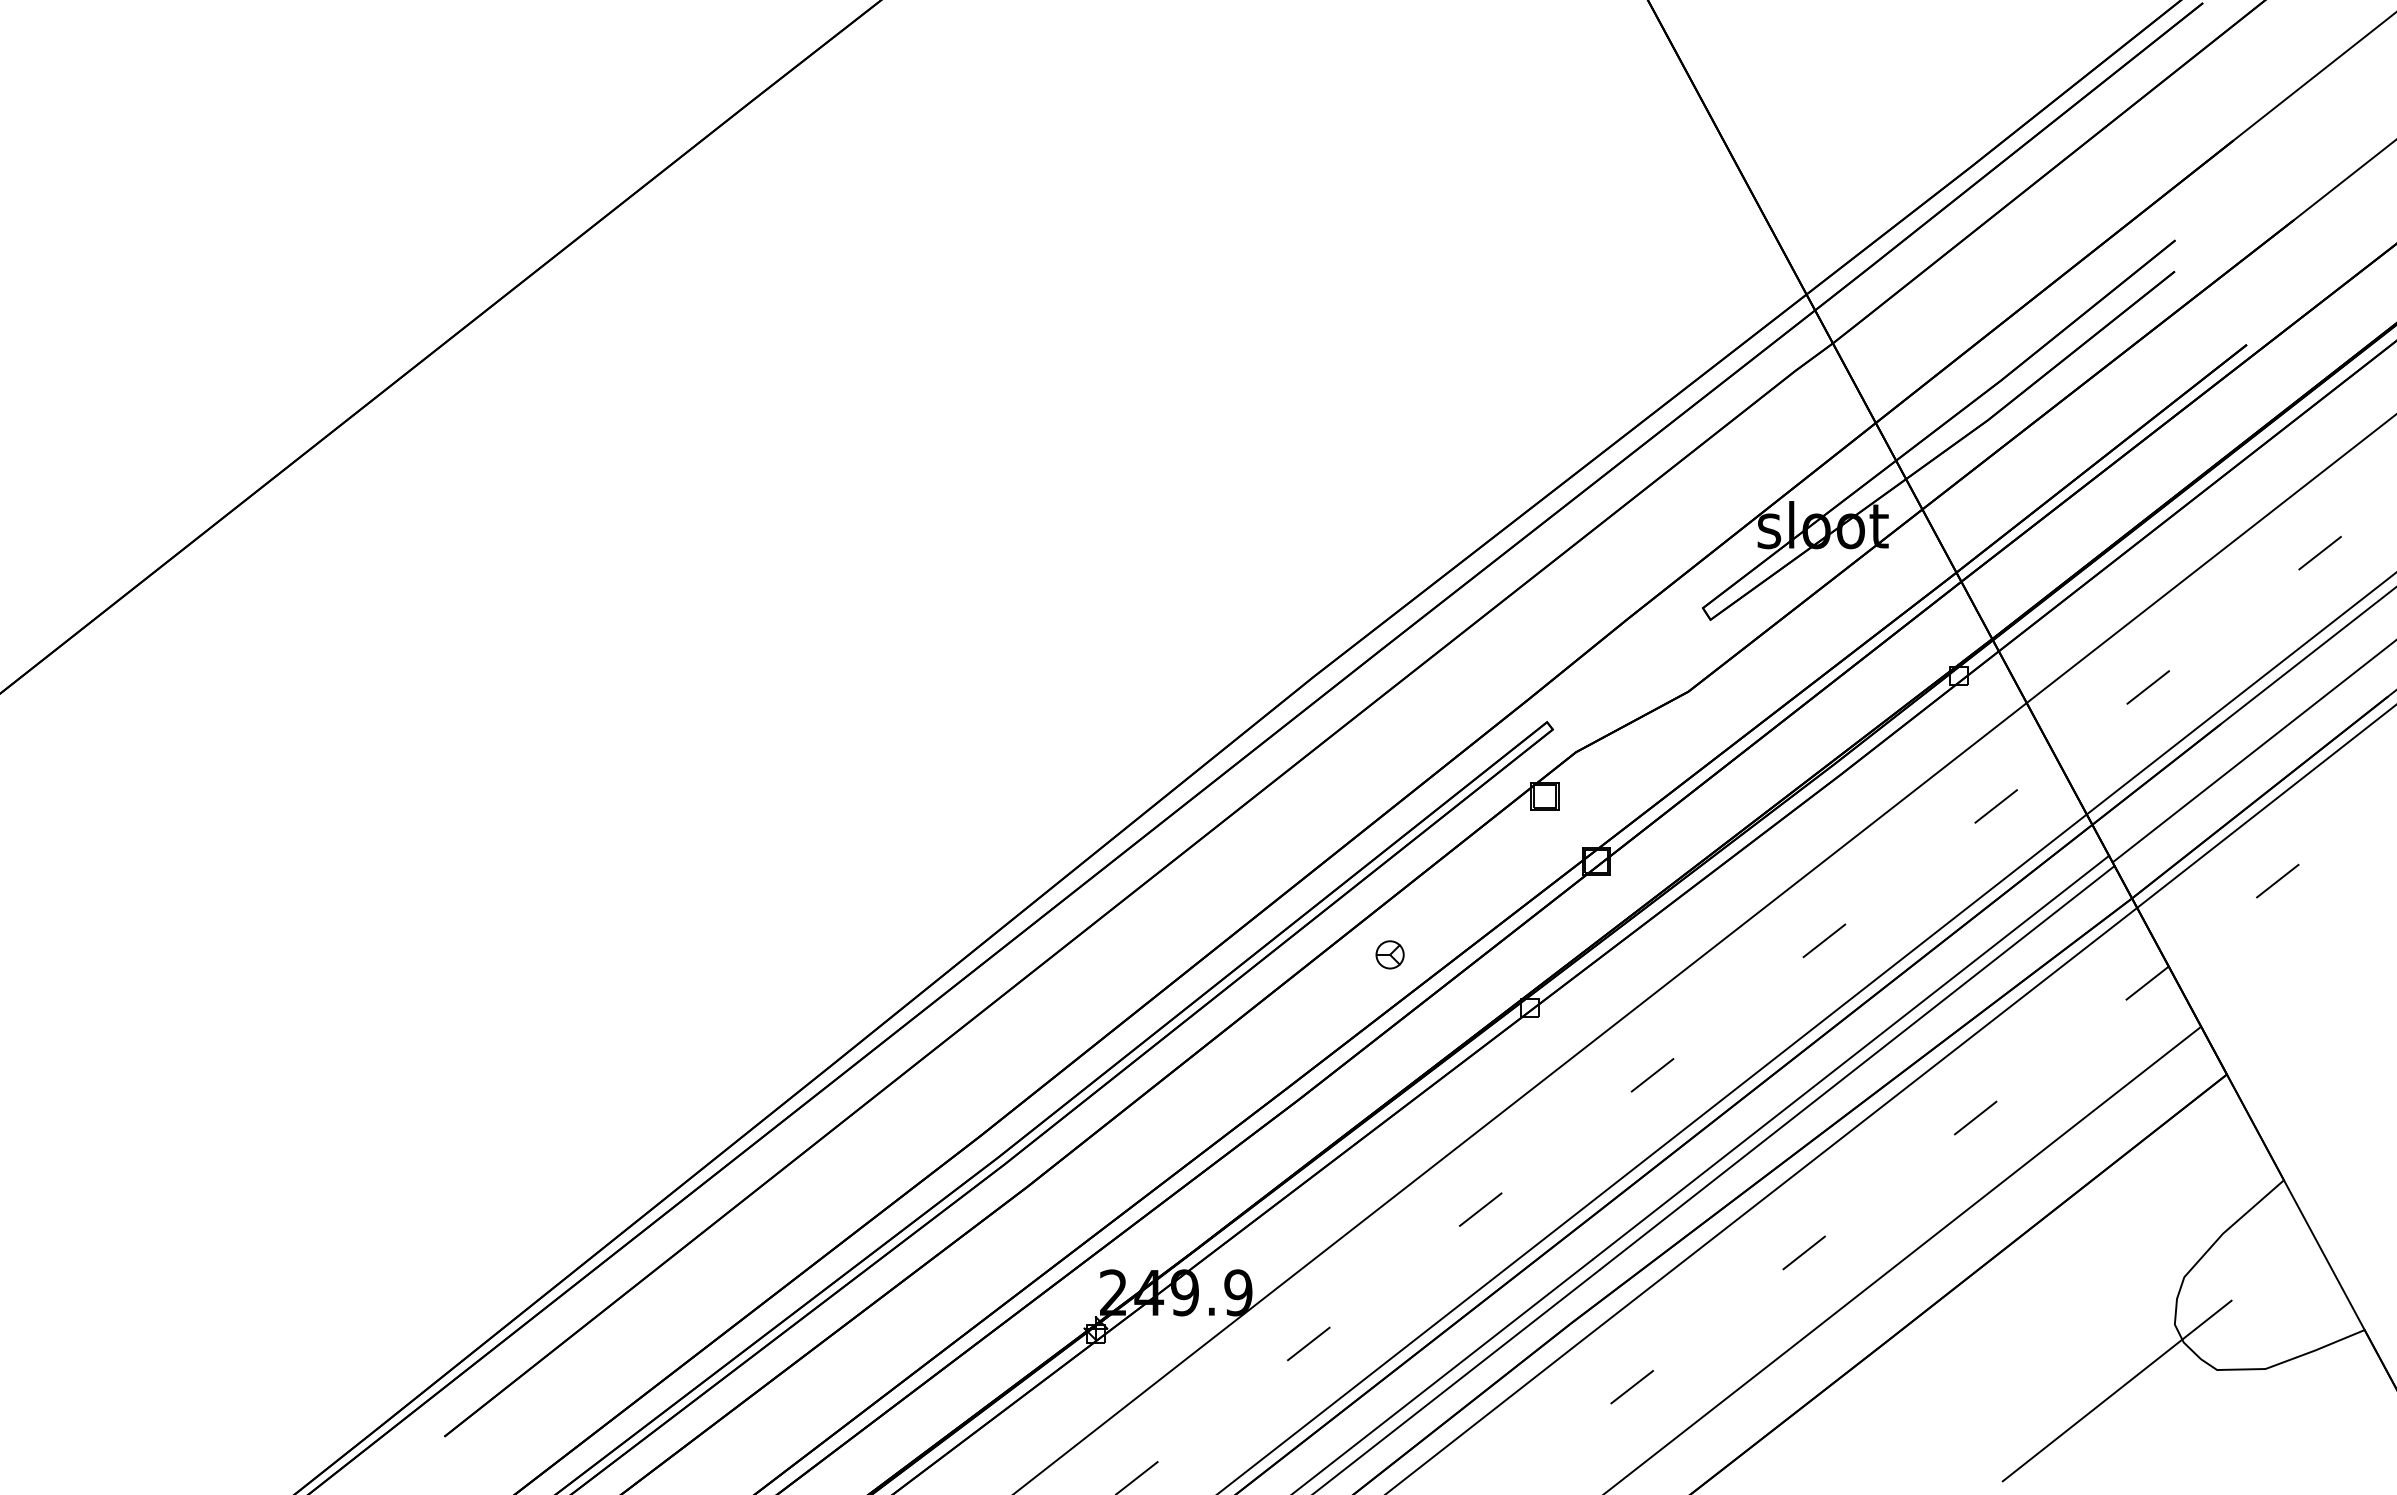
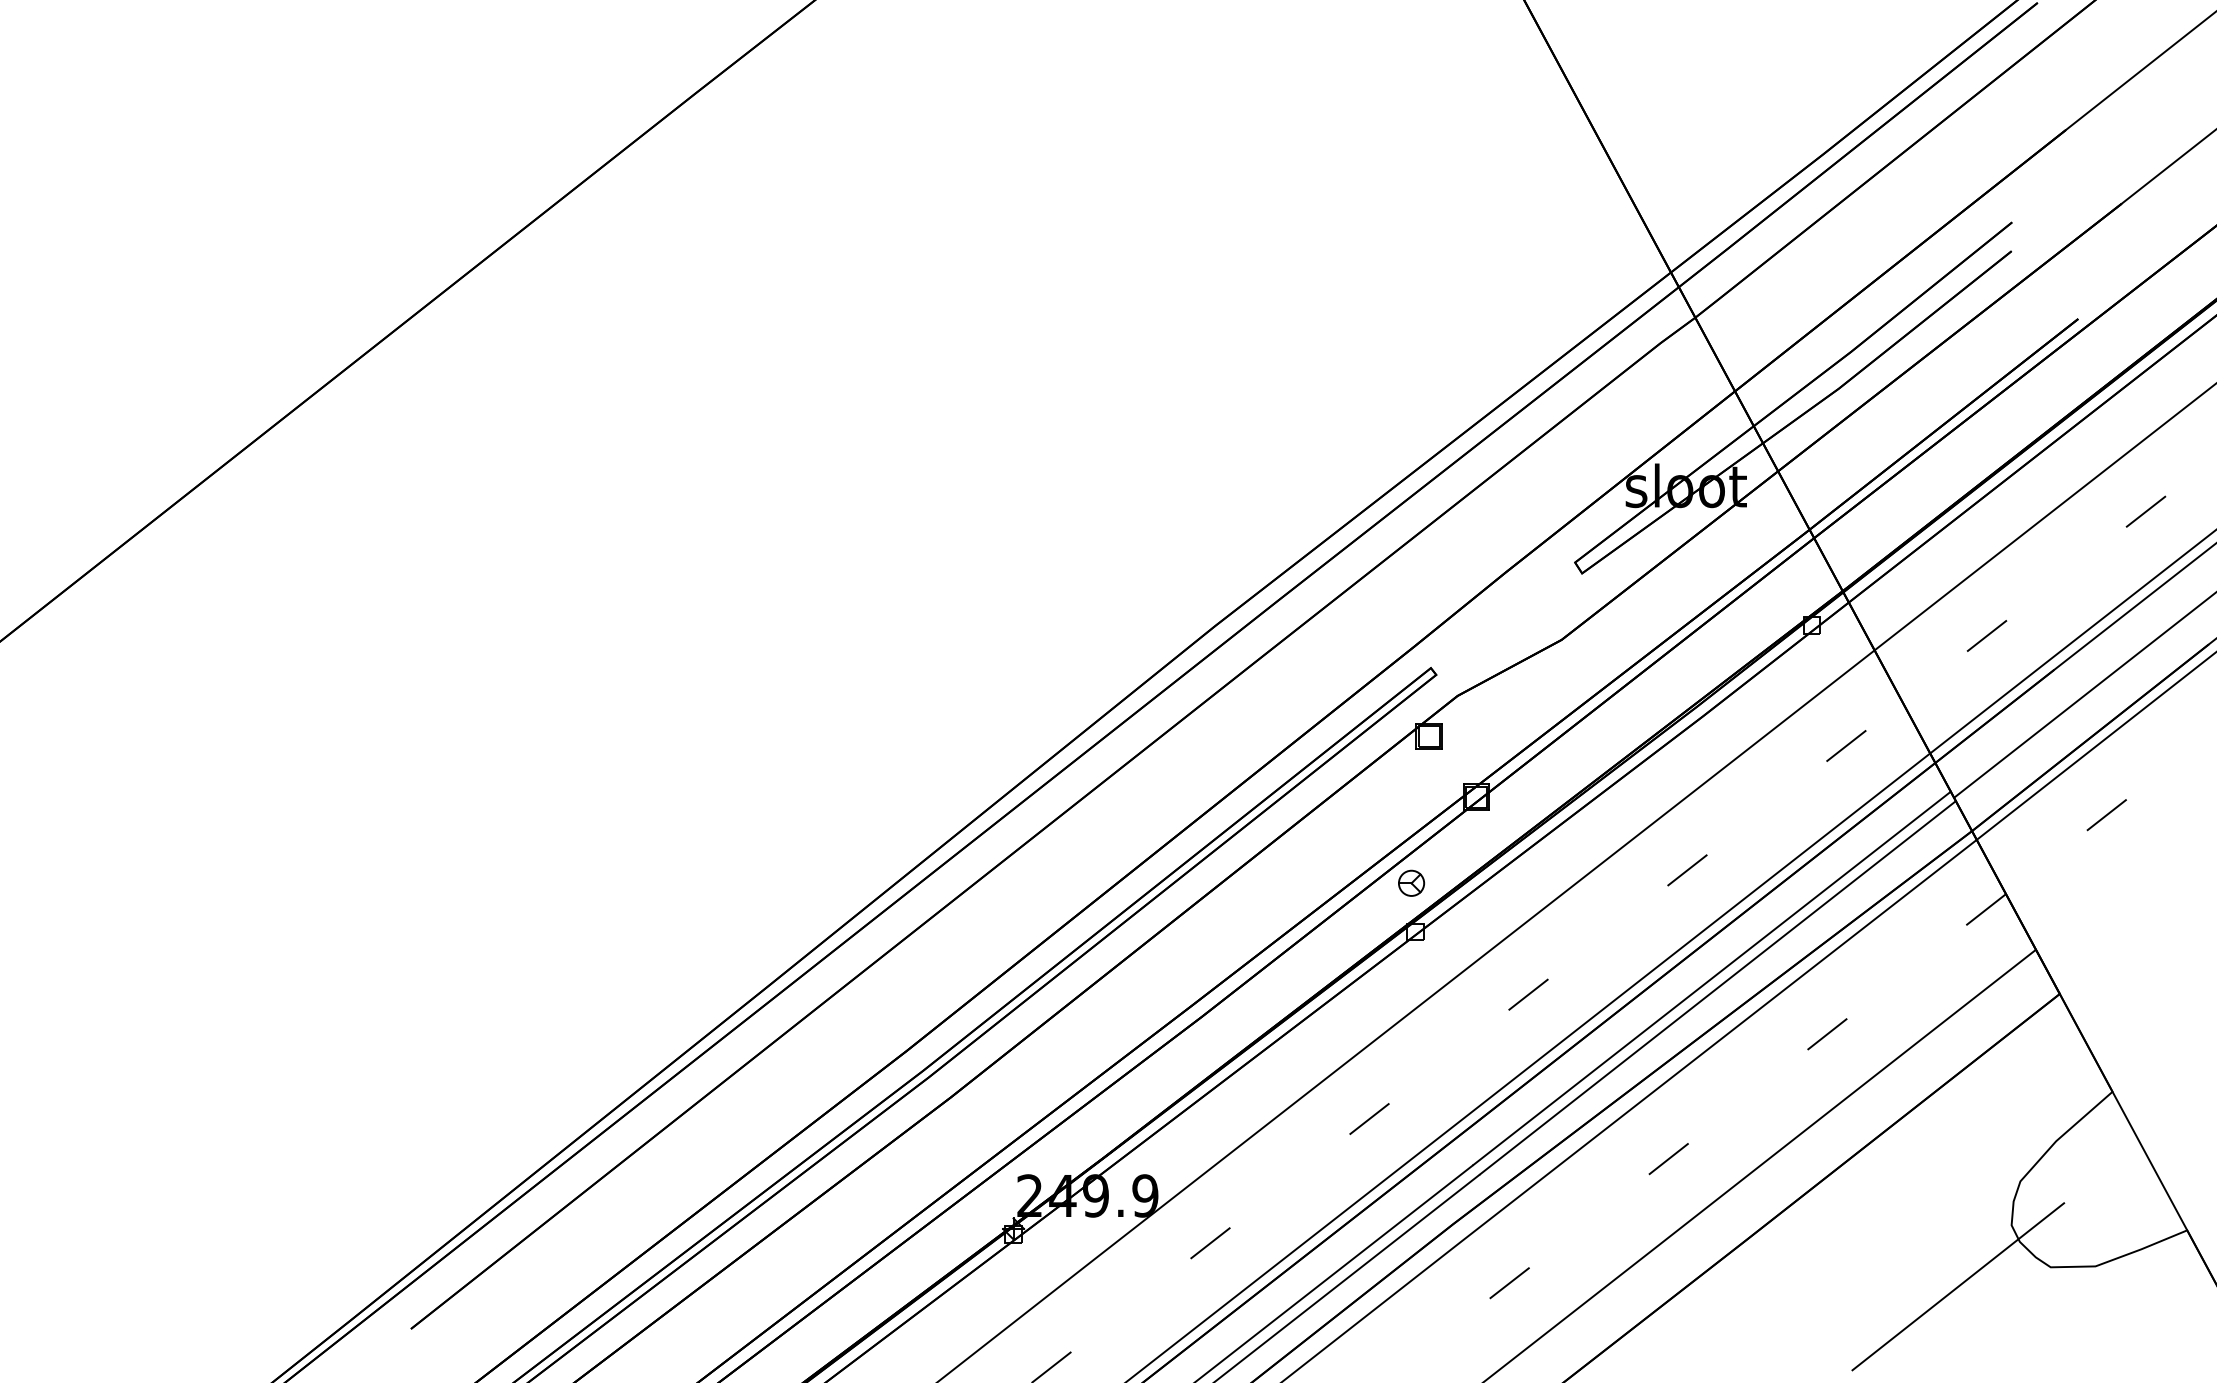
part: (1389, 954) -> (1410, 882), moved

